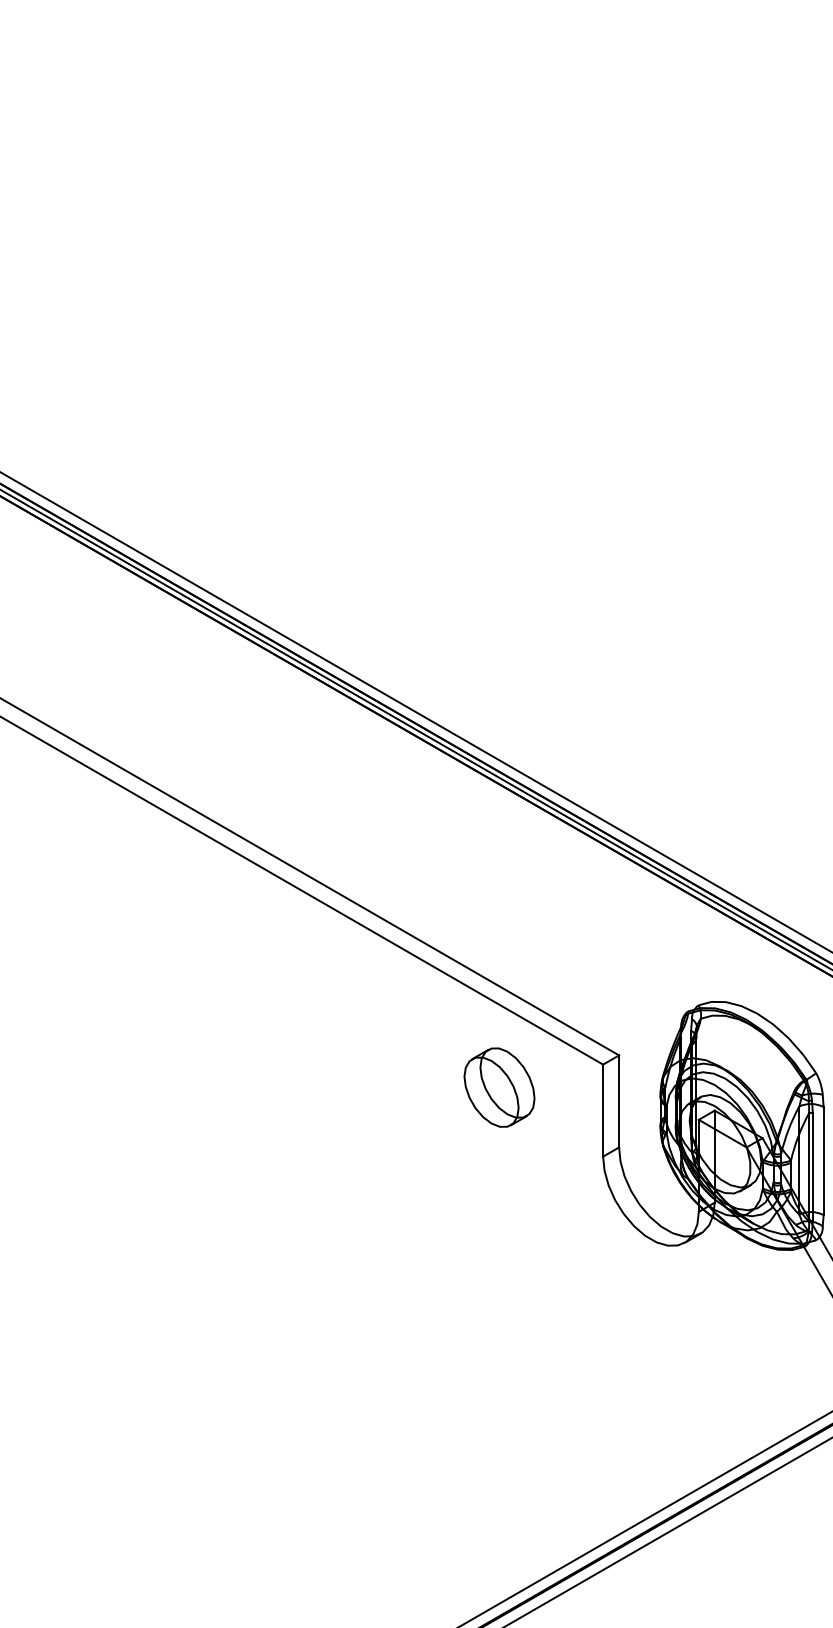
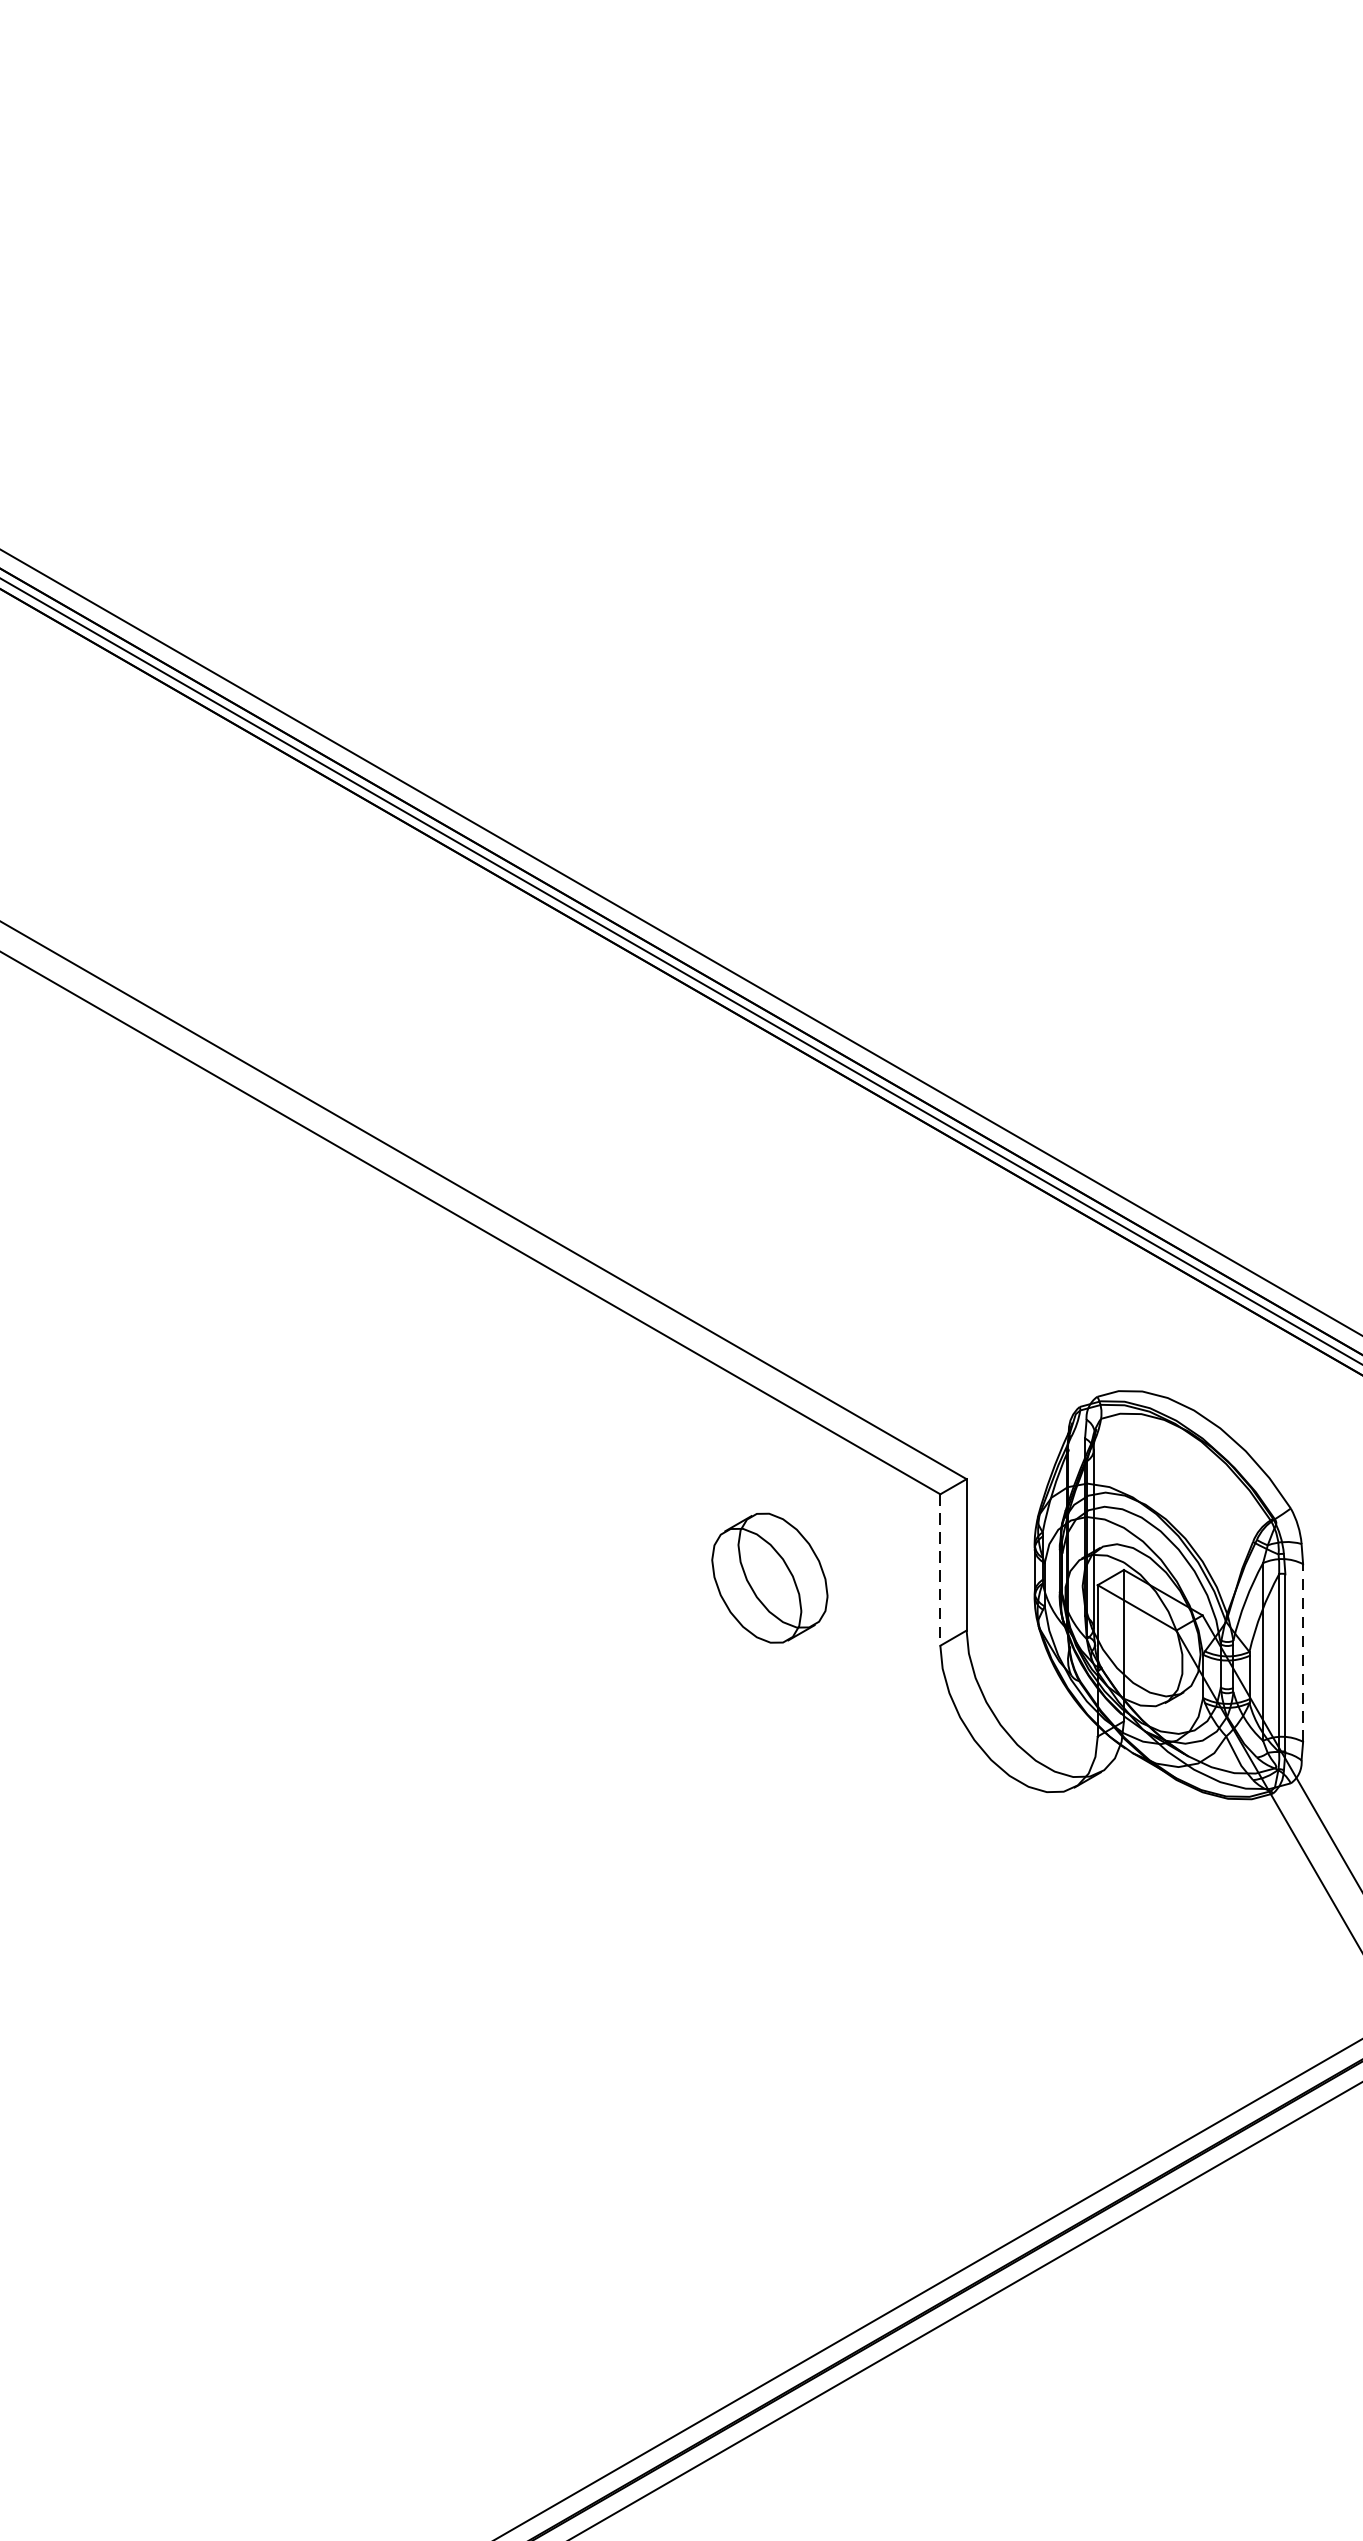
part: (499, 1087) -> (769, 1577), moved
line: (603, 1111) -> (940, 1571), solid -> dashed
line: (823, 1161) -> (1302, 1653), solid -> dashed

